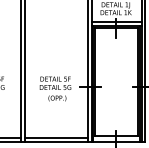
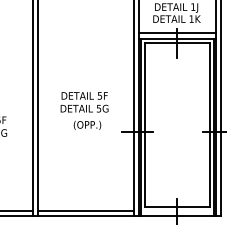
text: (55, 88) -> (84, 110), moved

